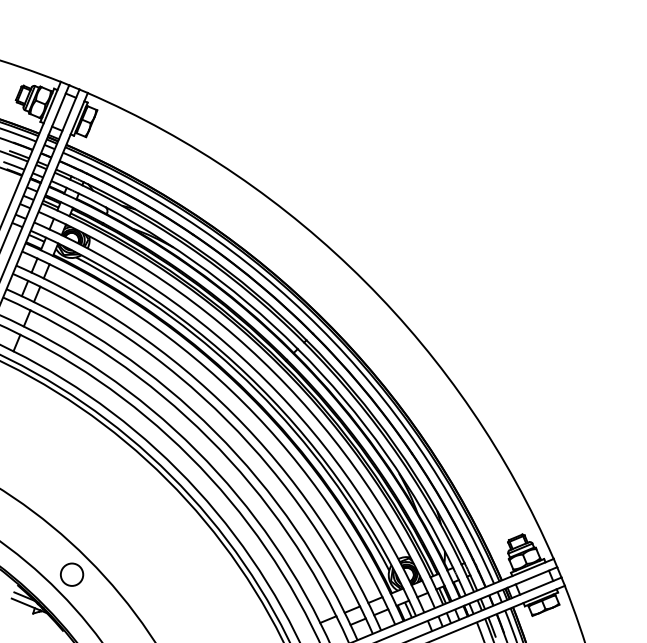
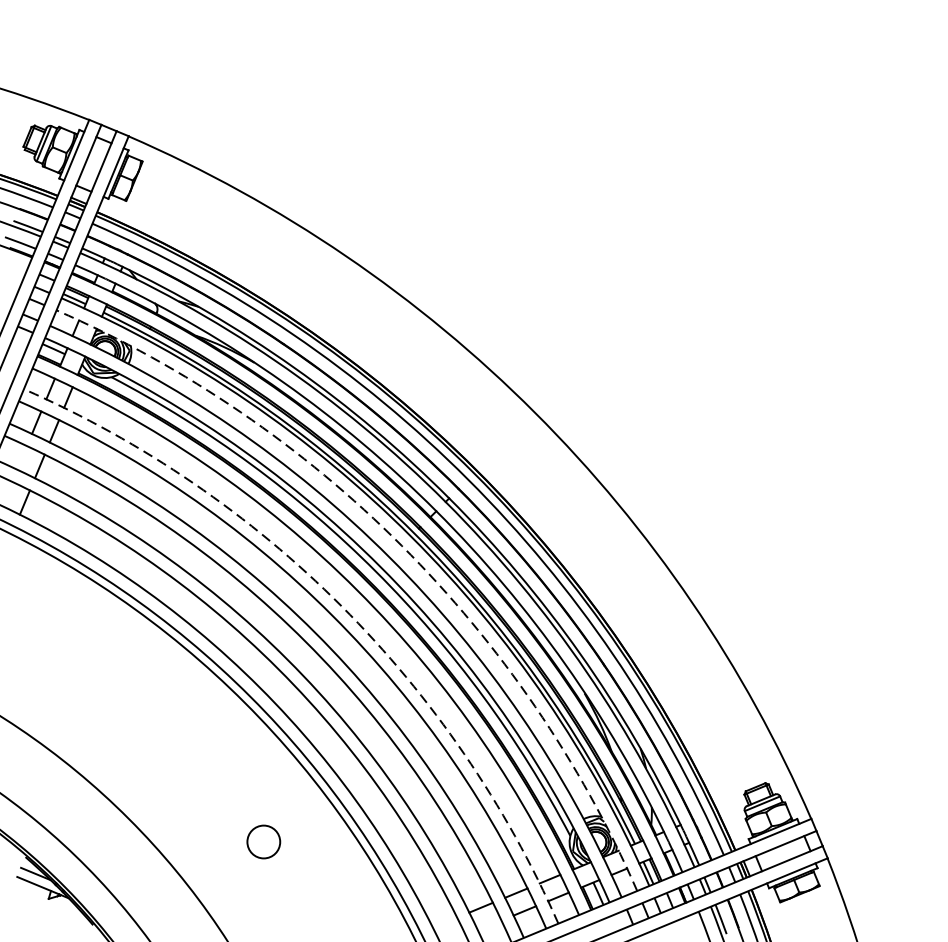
arc: (274, 372) -> (402, 545), solid -> dashed
arc: (233, 413) -> (342, 605), solid -> dashed
circle: (72, 574) -> (264, 841), moved

